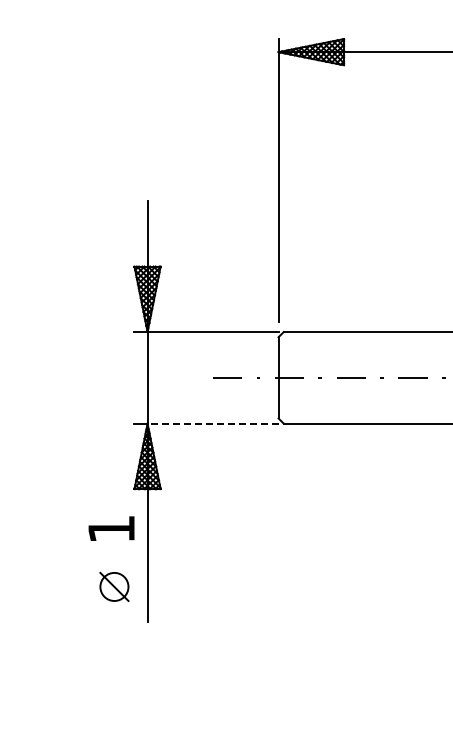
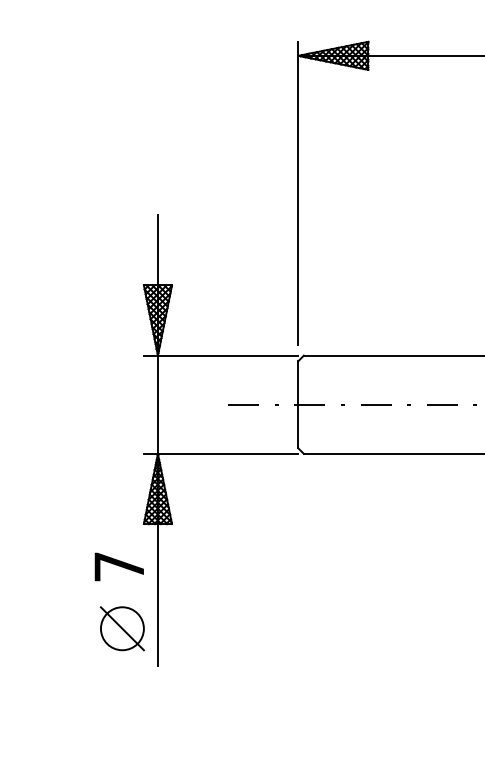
line: (212, 423) -> (227, 453), dashed -> solid
text: (111, 529) -> (119, 567), 1 -> 7
part: (114, 586) -> (122, 628), size x1.43

